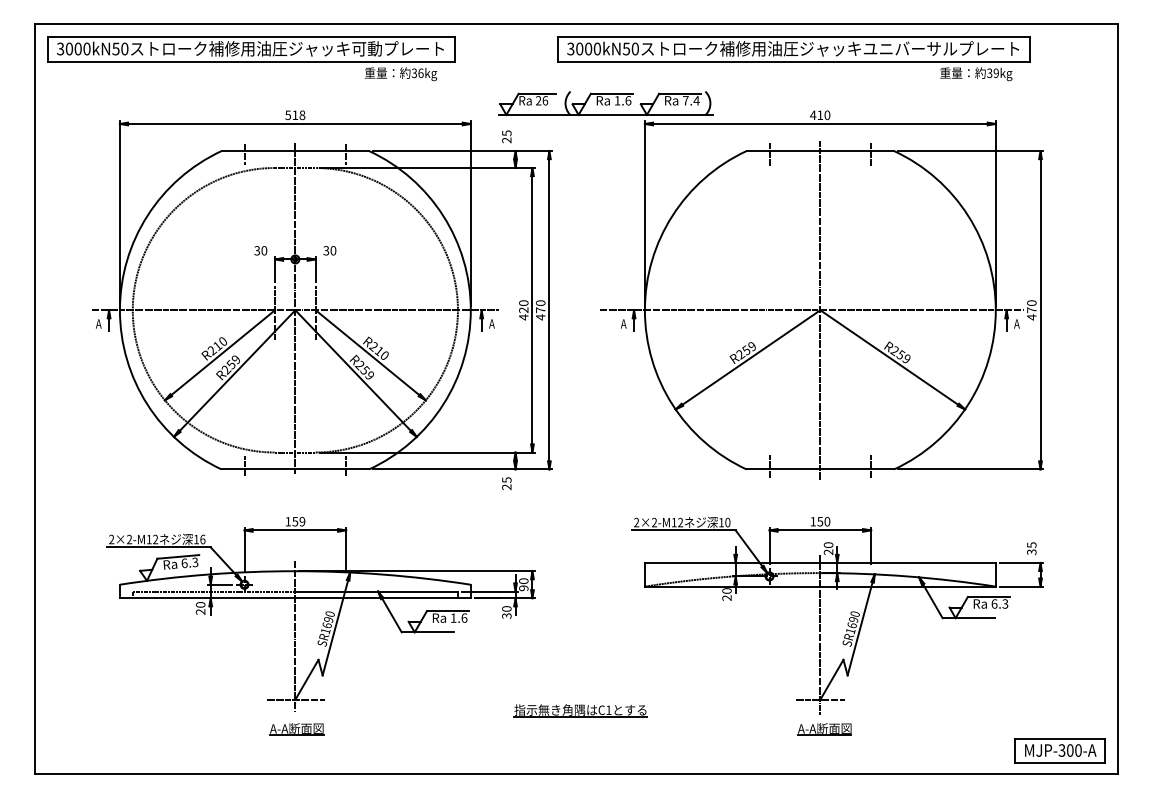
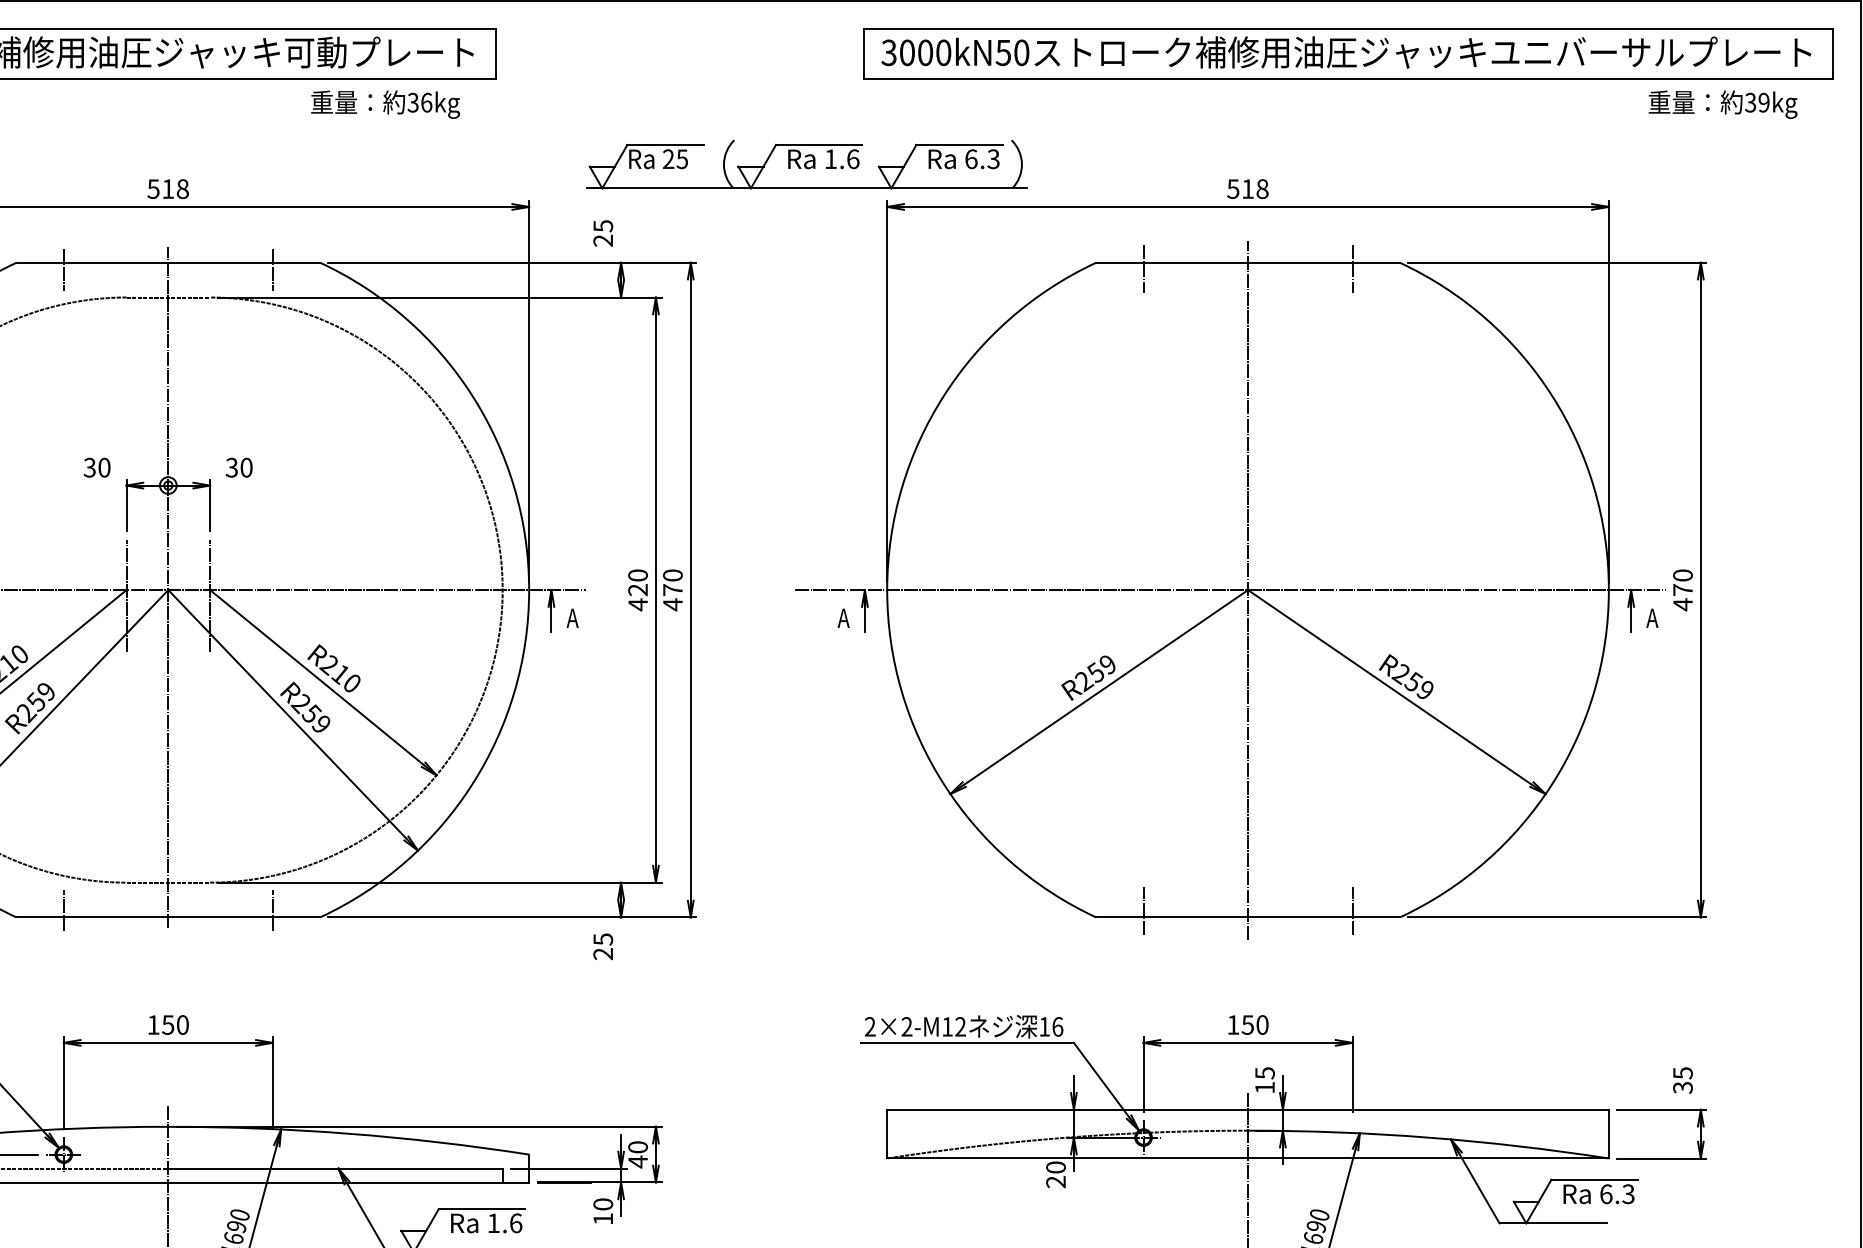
part: (793, 58) -> (1347, 72), moved
text: (545, 100) -> (682, 158), 26 -> 25
text: (691, 100) -> (983, 158), 7.4 -> 6.3
text: (820, 115) -> (1248, 189), 410 -> 518
text: (302, 521) -> (182, 1024), 159 -> 150
text: (727, 521) -> (1057, 1024), 10 -> 16
text: (828, 548) -> (1264, 1080), 20 -> 15
text: (523, 588) -> (637, 1162), 90 -> 40
text: (506, 615) -> (602, 1217), 30 -> 10

